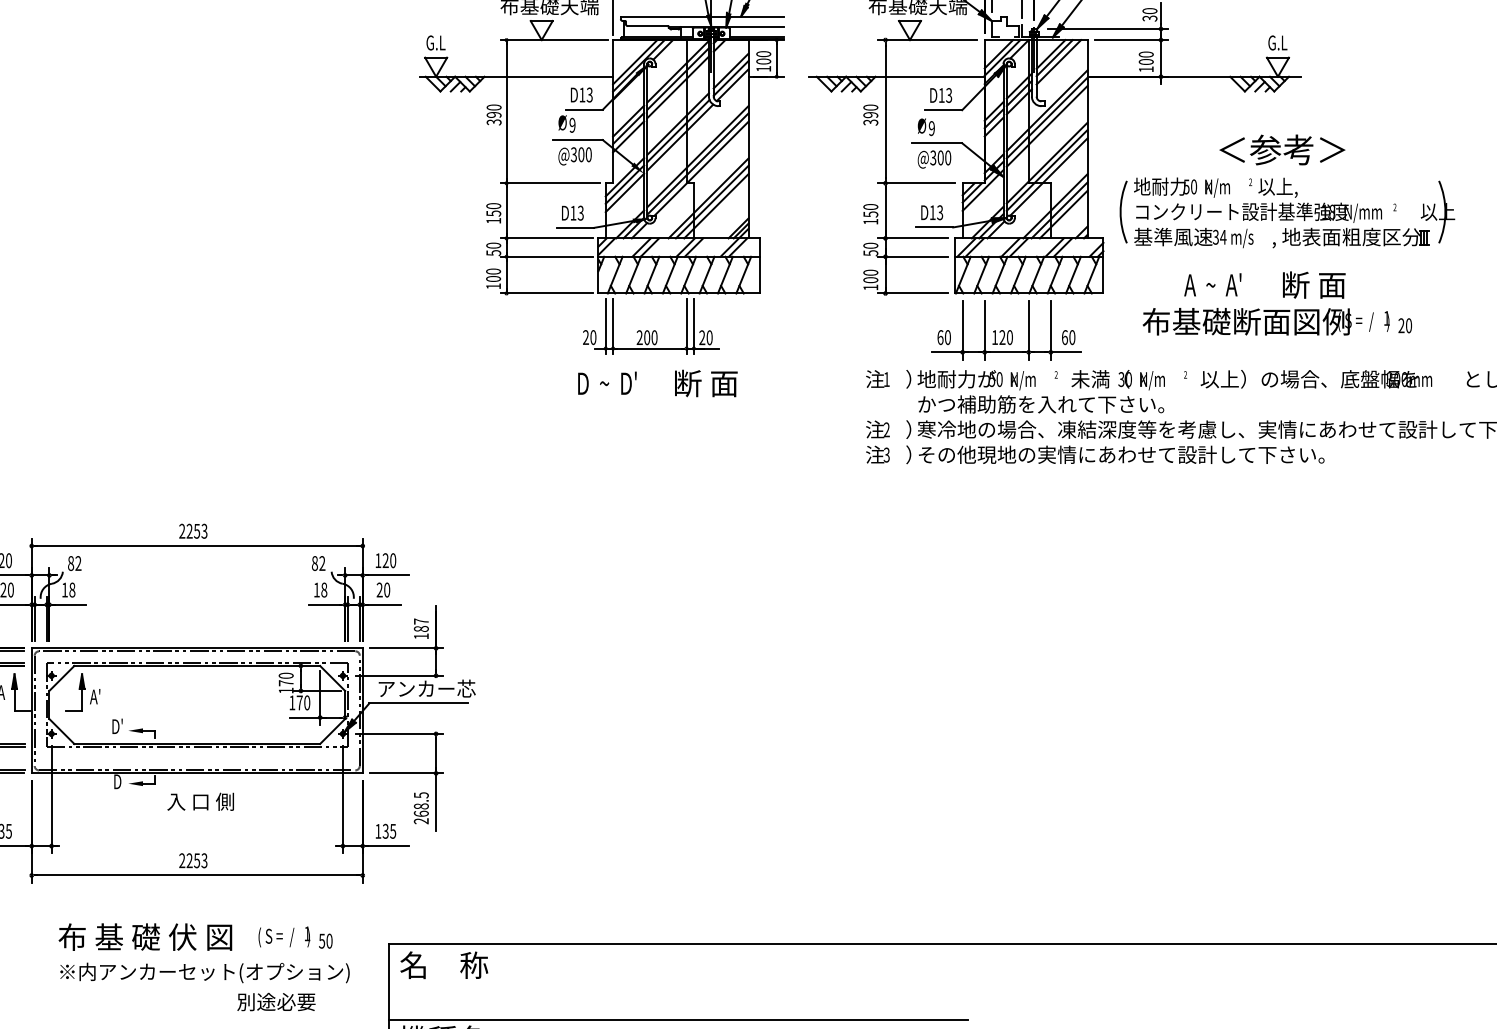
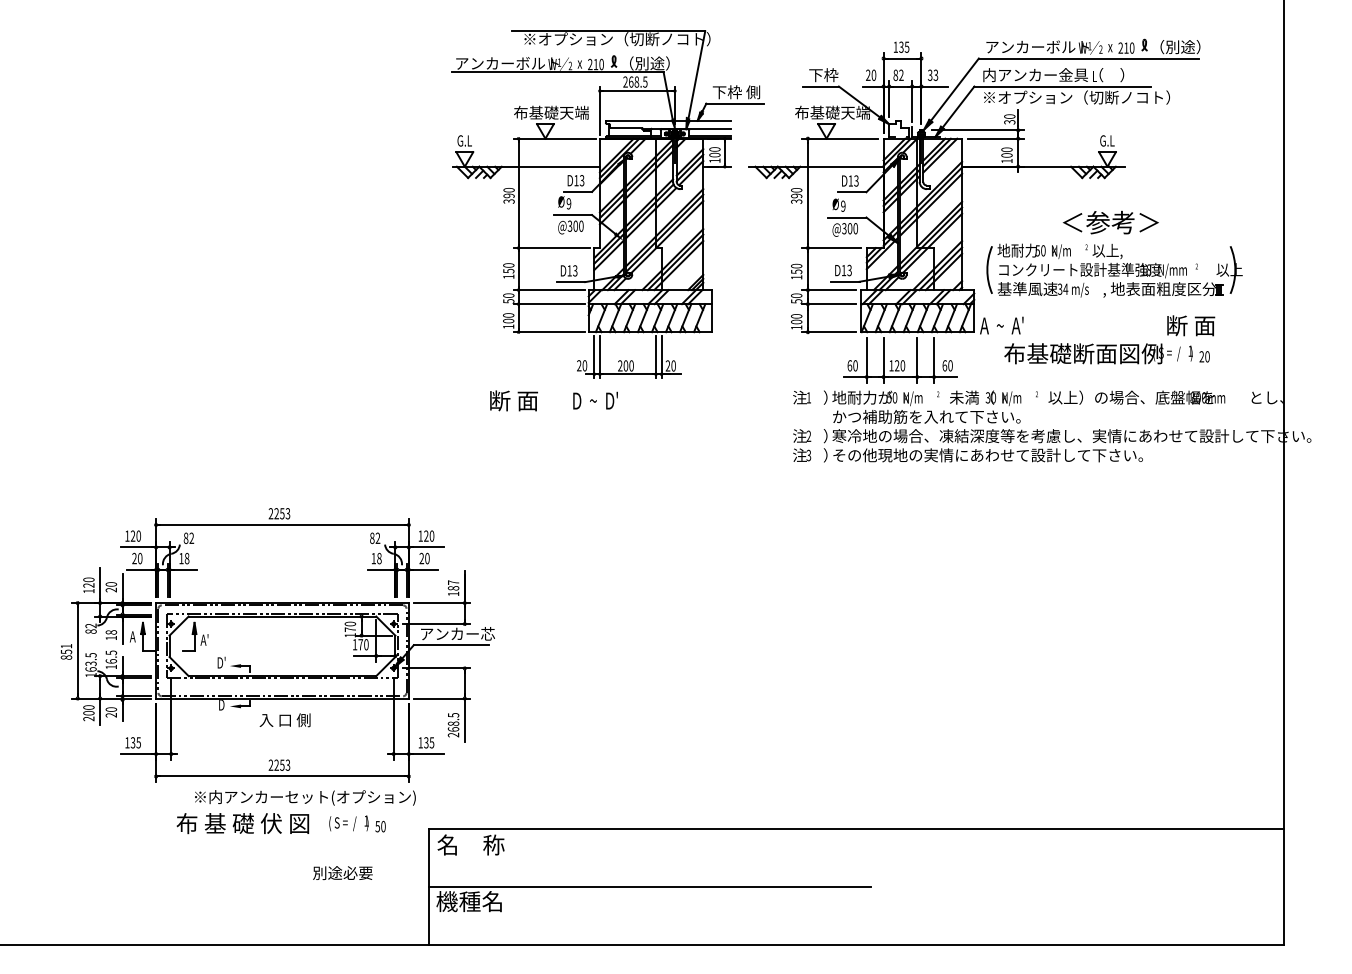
text: (1212, 284) -> (1001, 325), moved
text: (1314, 284) -> (1191, 325), moved
text: (705, 382) -> (513, 400), moved
text: (205, 972) -> (305, 797), moved

